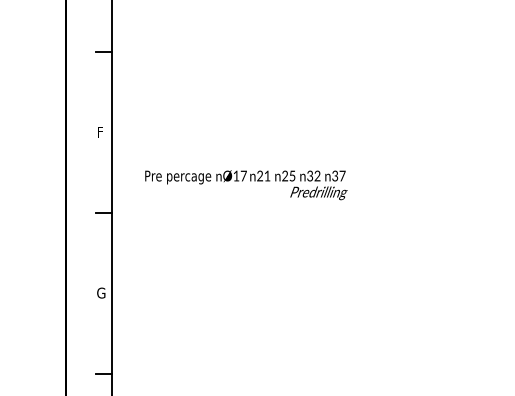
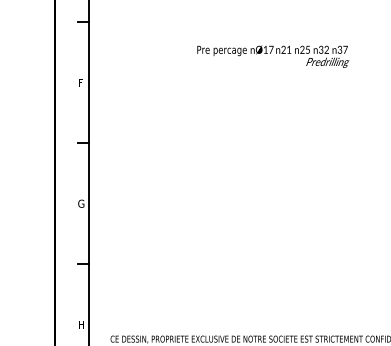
text: (246, 184) -> (273, 56), moved

